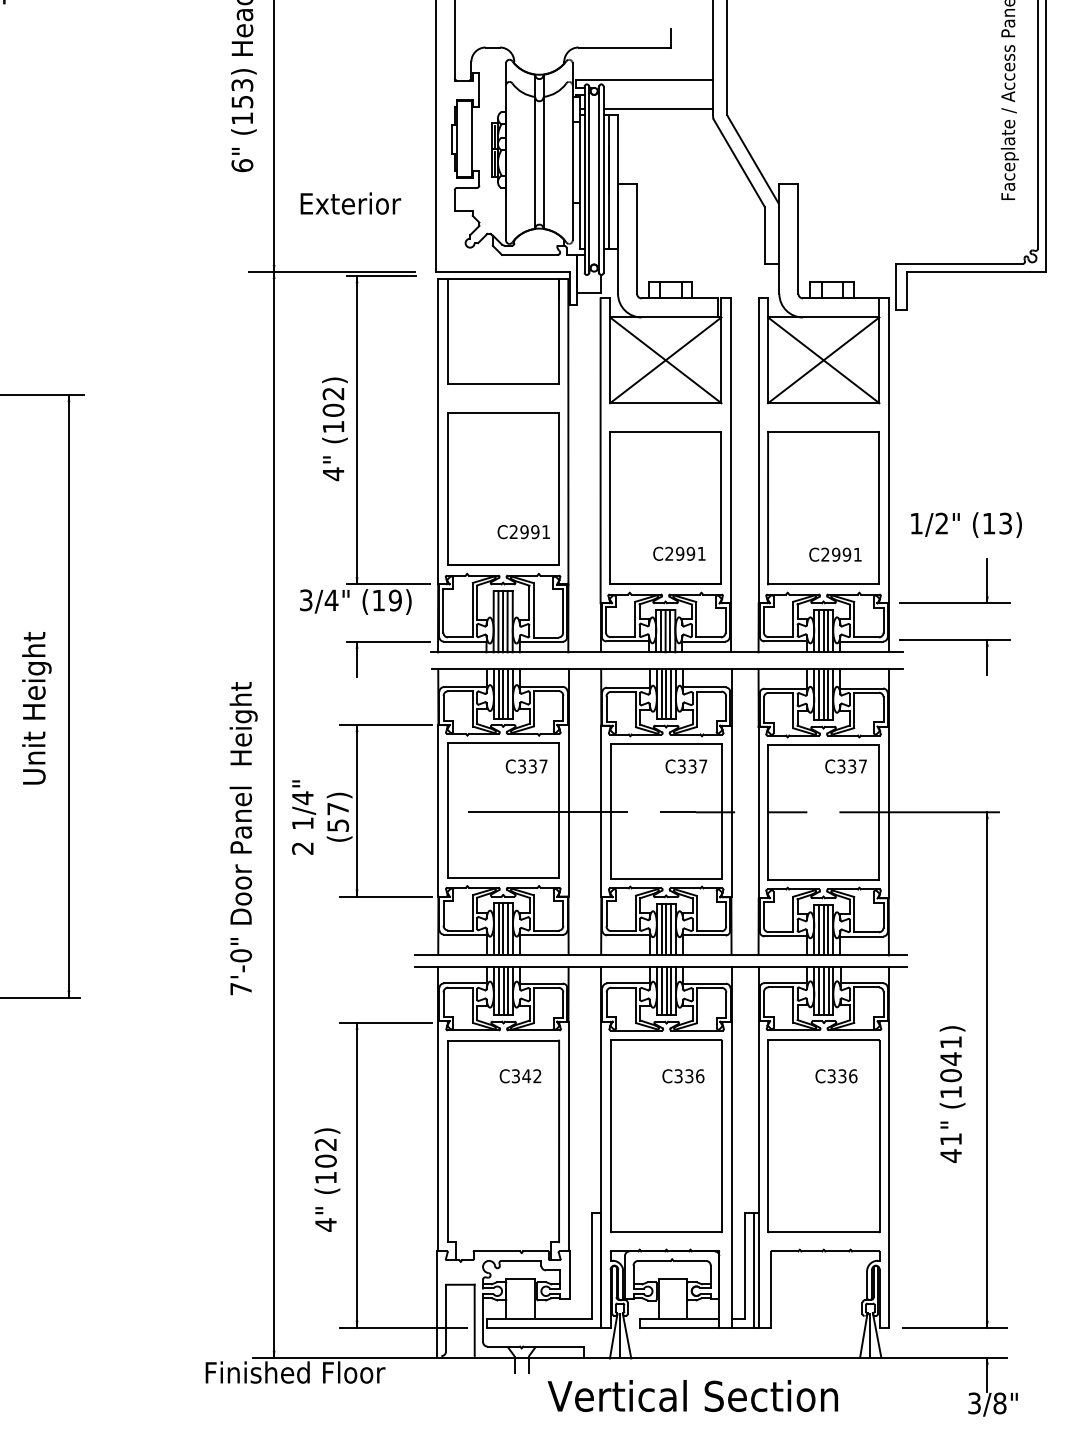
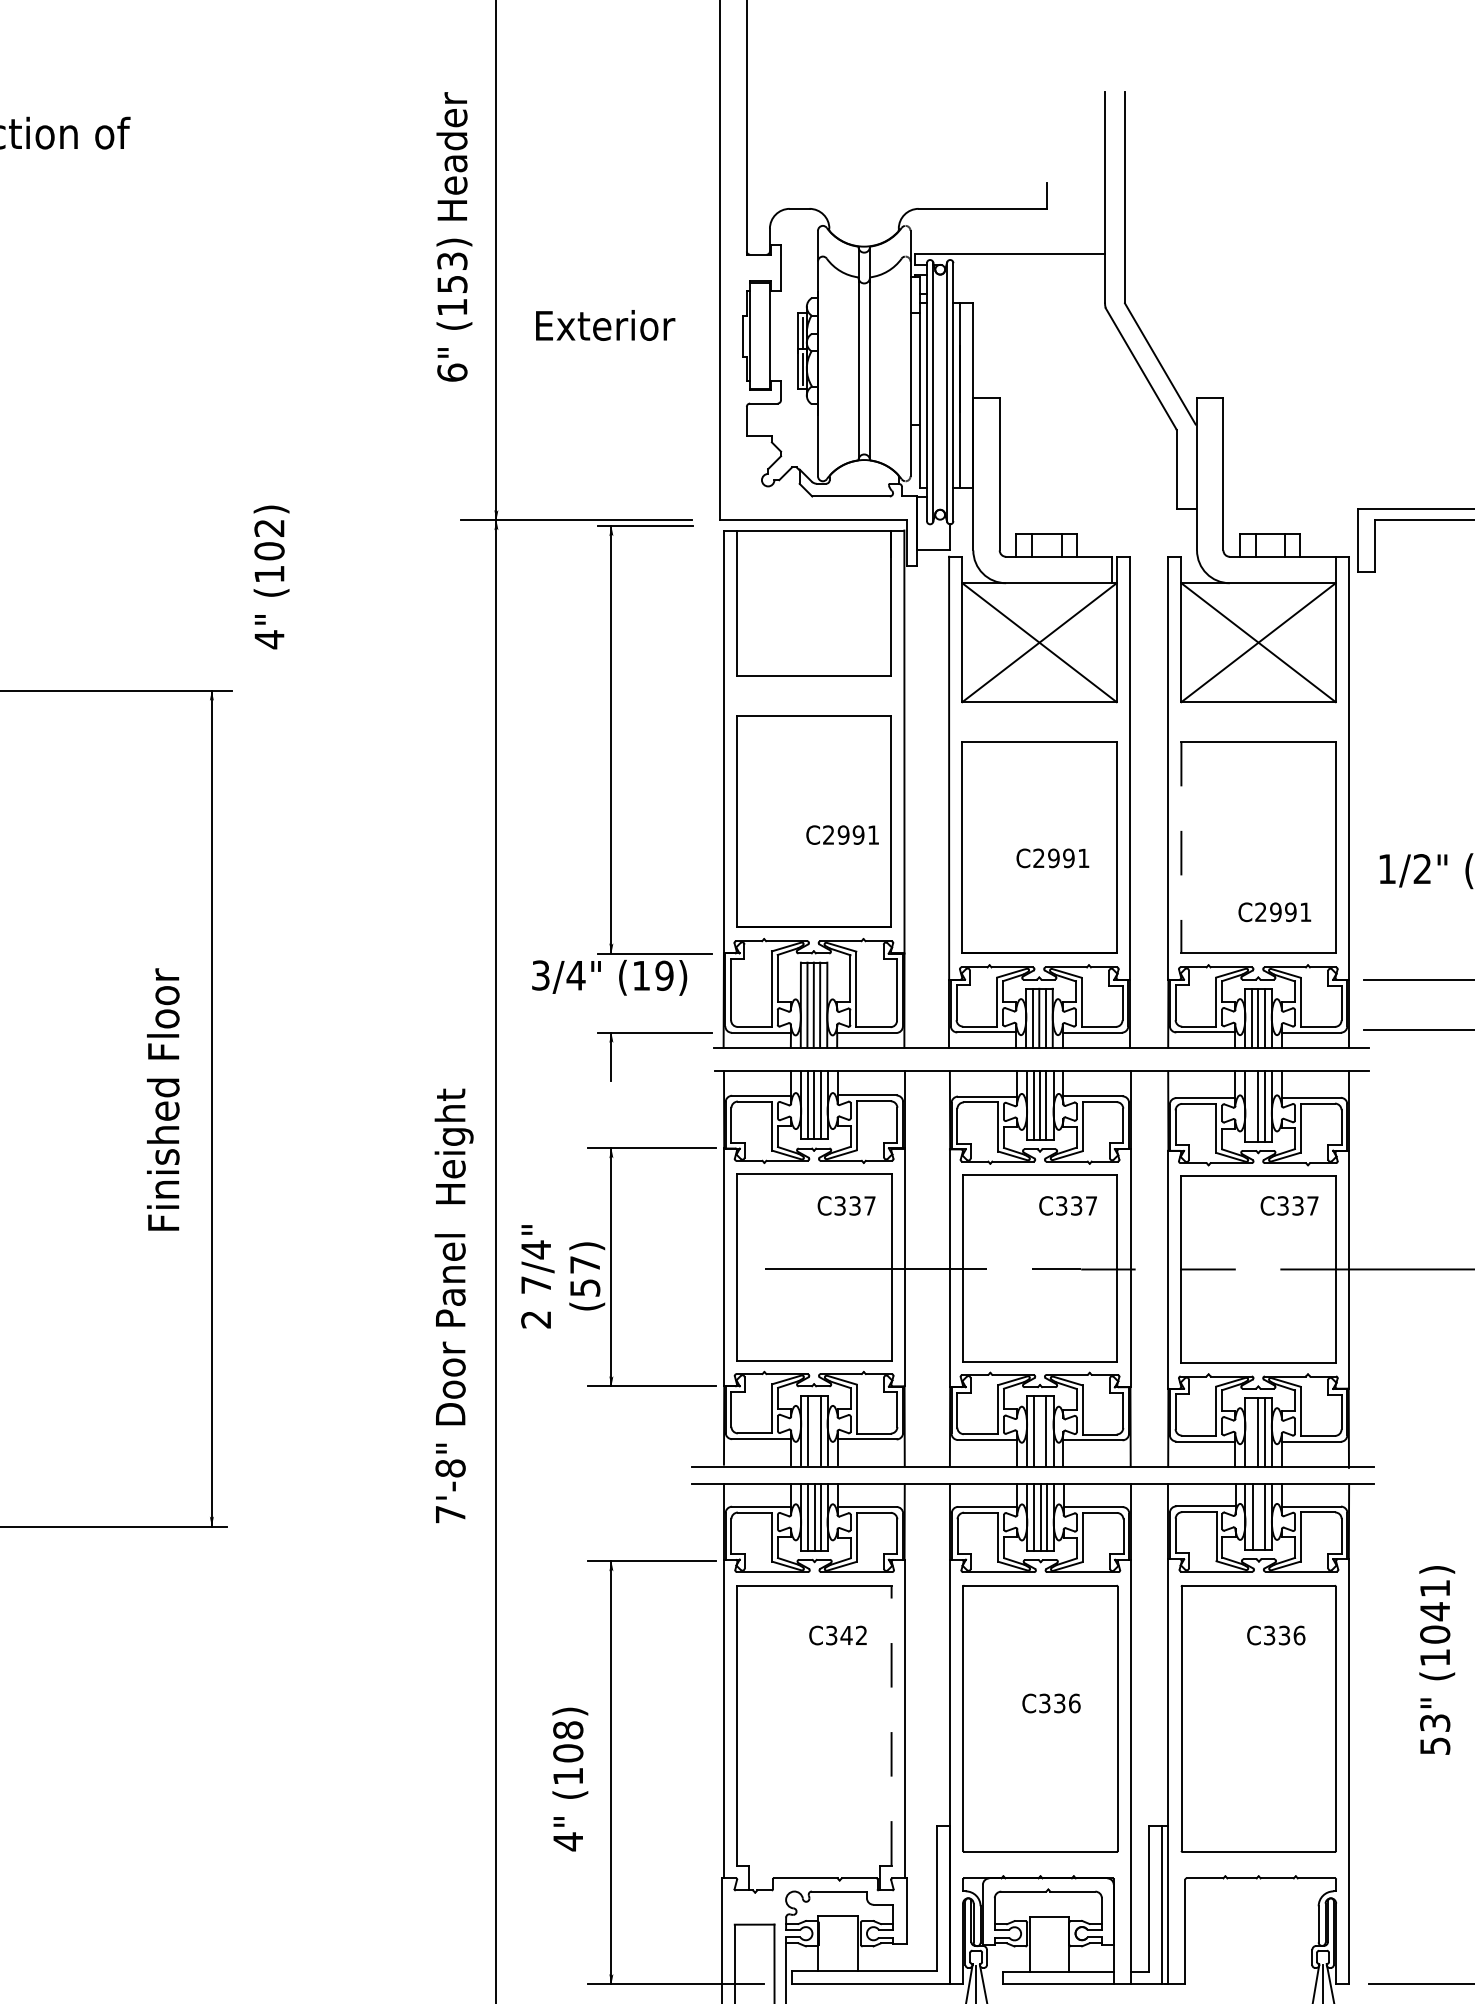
line: (658, 109) -> (1029, 294), removed
text: (350, 203) -> (605, 325), moved
text: (334, 429) -> (270, 577), moved
line: (768, 508) -> (1181, 848), solid -> dashed
text: (523, 532) -> (842, 835), moved
text: (679, 553) -> (1052, 857), moved
text: (36, 689) -> (166, 1099), Unit Height -> Finished Floor
line: (818, 694) -> (1251, 1106), removed
text: (302, 823) -> (535, 1284), 1/4" -> 7/4"
line: (503, 928) -> (814, 1430), removed
line: (666, 928) -> (1040, 1430), removed
line: (818, 929) -> (1251, 1431), removed
text: (240, 955) -> (449, 1468), 7'-0" -> 7'-8"
line: (824, 990) -> (1259, 1516), removed
text: (683, 1076) -> (1051, 1703), moved
line: (559, 1141) -> (892, 1725), solid -> dashed
text: (325, 1144) -> (567, 1730), (102) -> (108)
text: (950, 1147) -> (1434, 1734), 41" -> 53"

